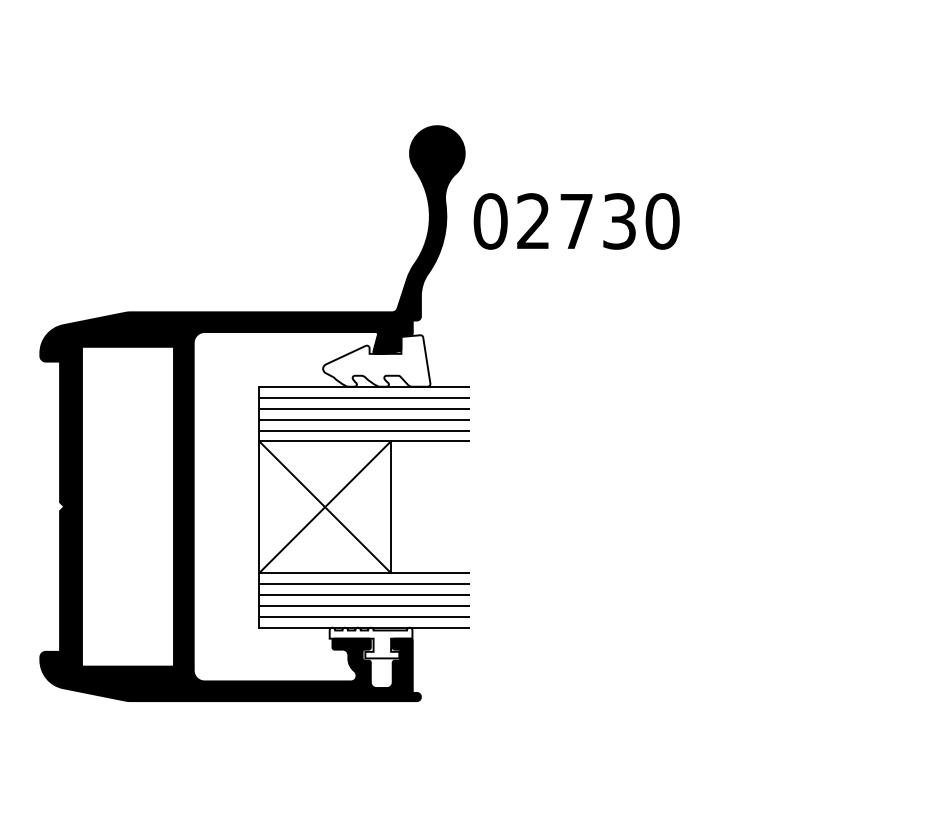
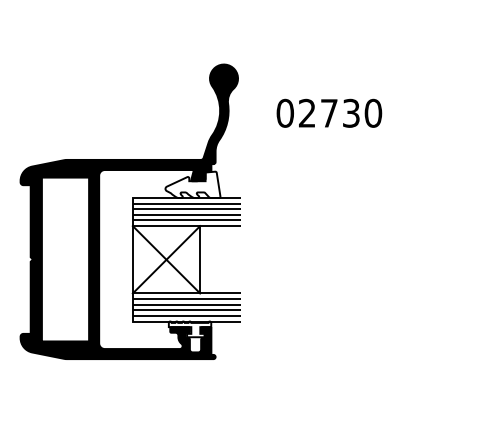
text: (576, 219) -> (329, 112), moved

